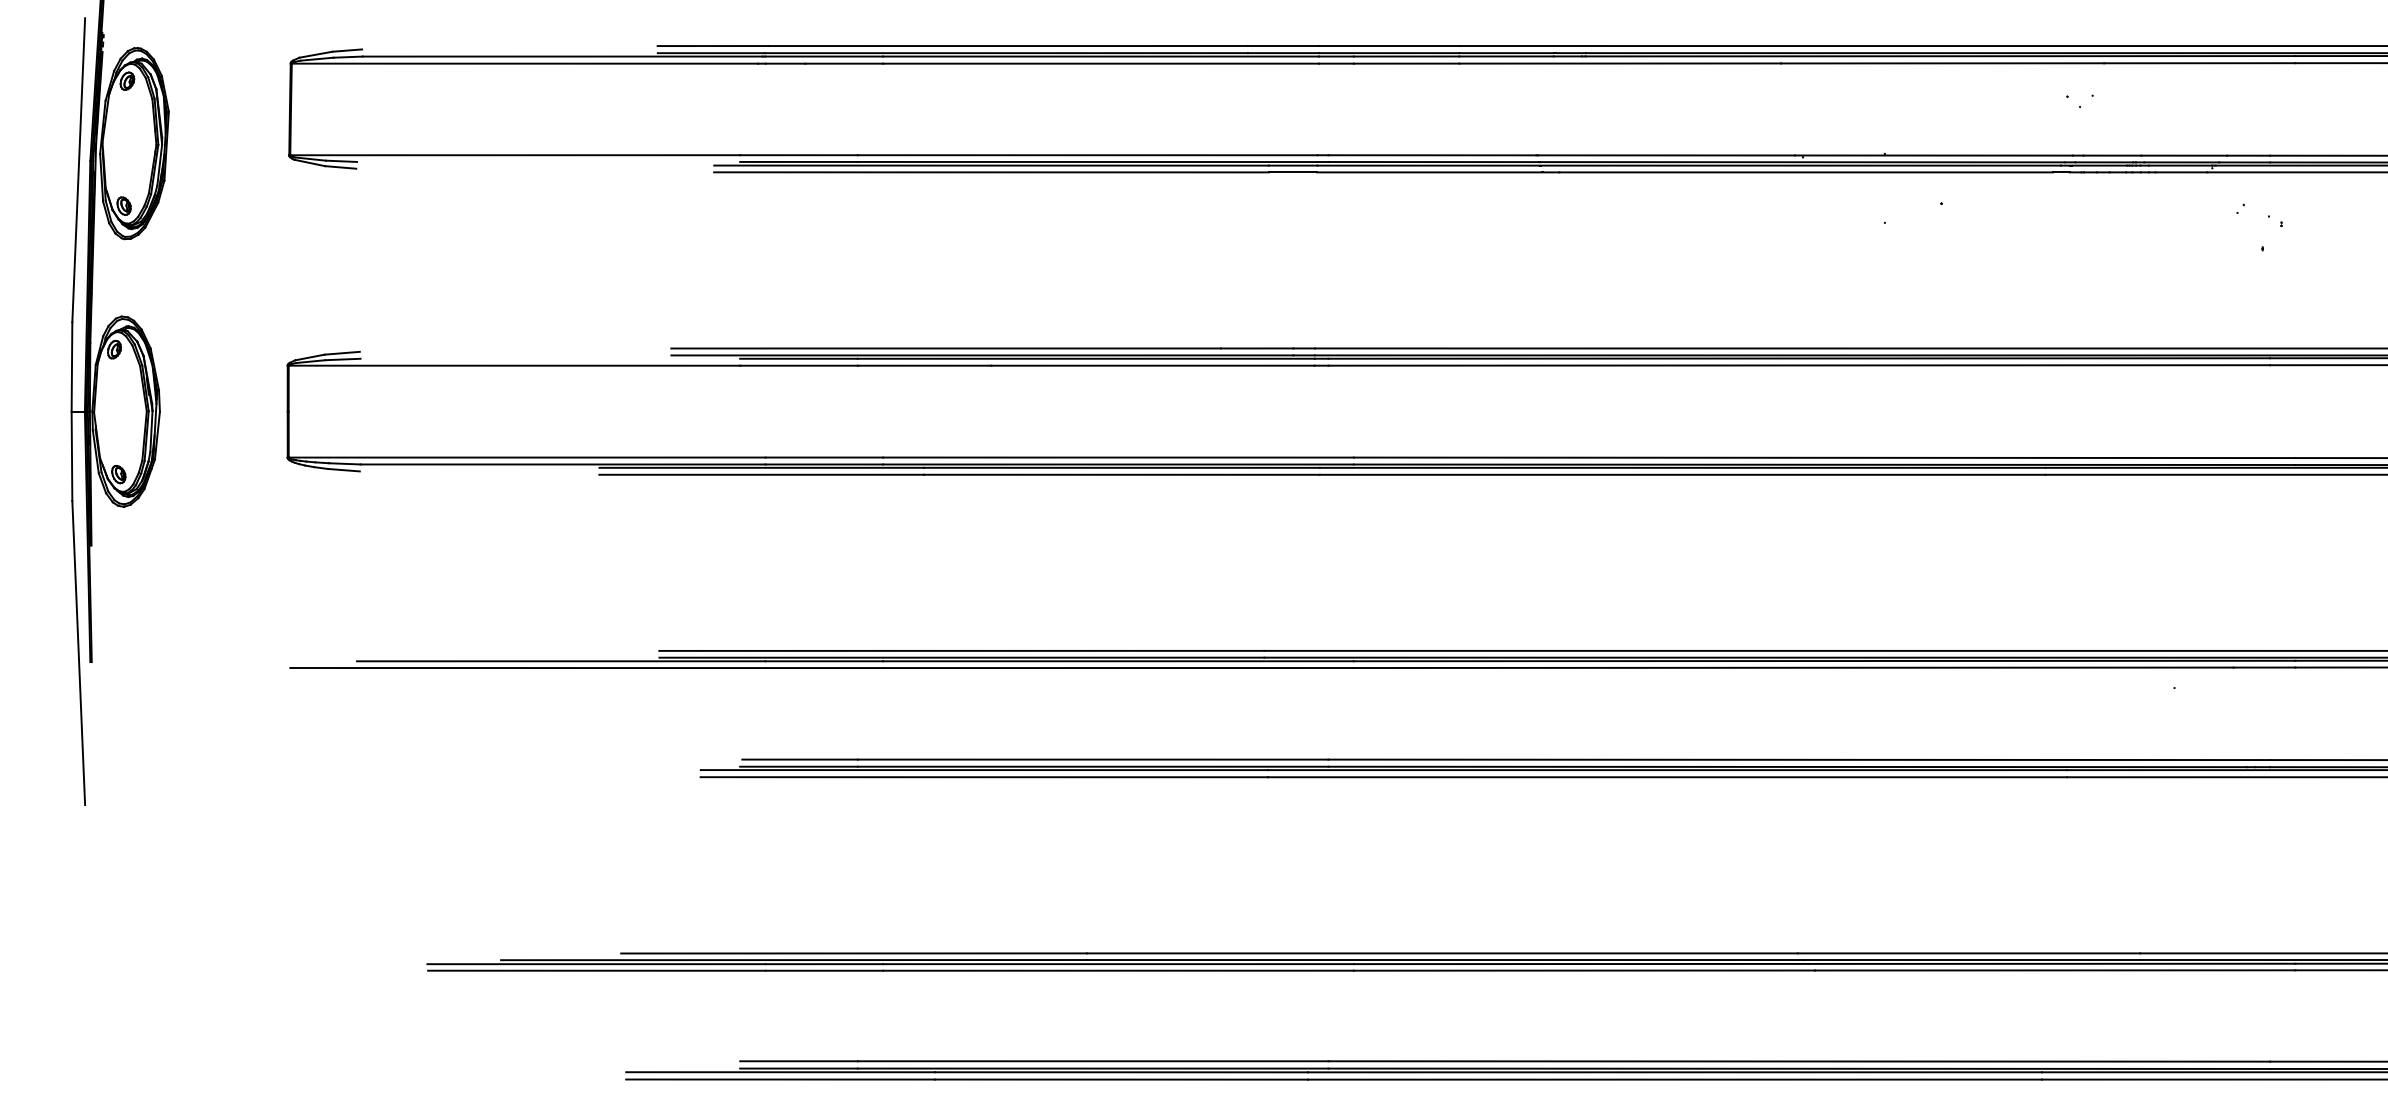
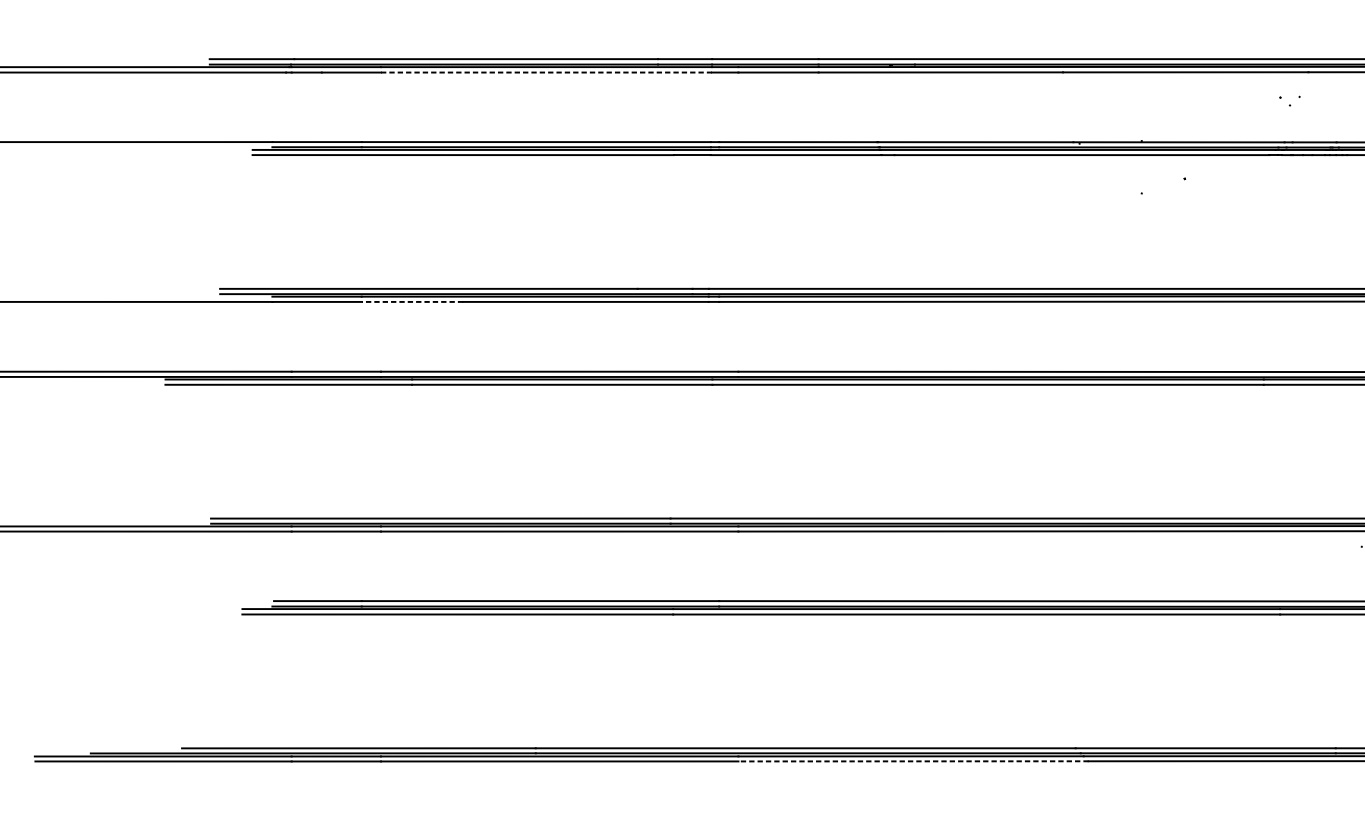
line: (1101, 63) -> (546, 72), solid -> dashed
line: (924, 365) -> (412, 301), solid -> dashed
line: (1584, 970) -> (913, 761), solid -> dashed

